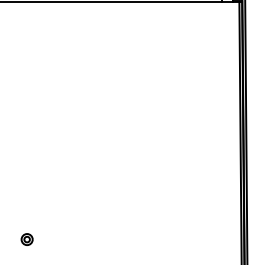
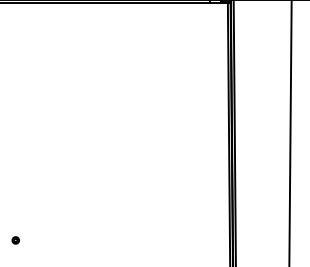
part: (27, 239) -> (15, 240), size x0.6

